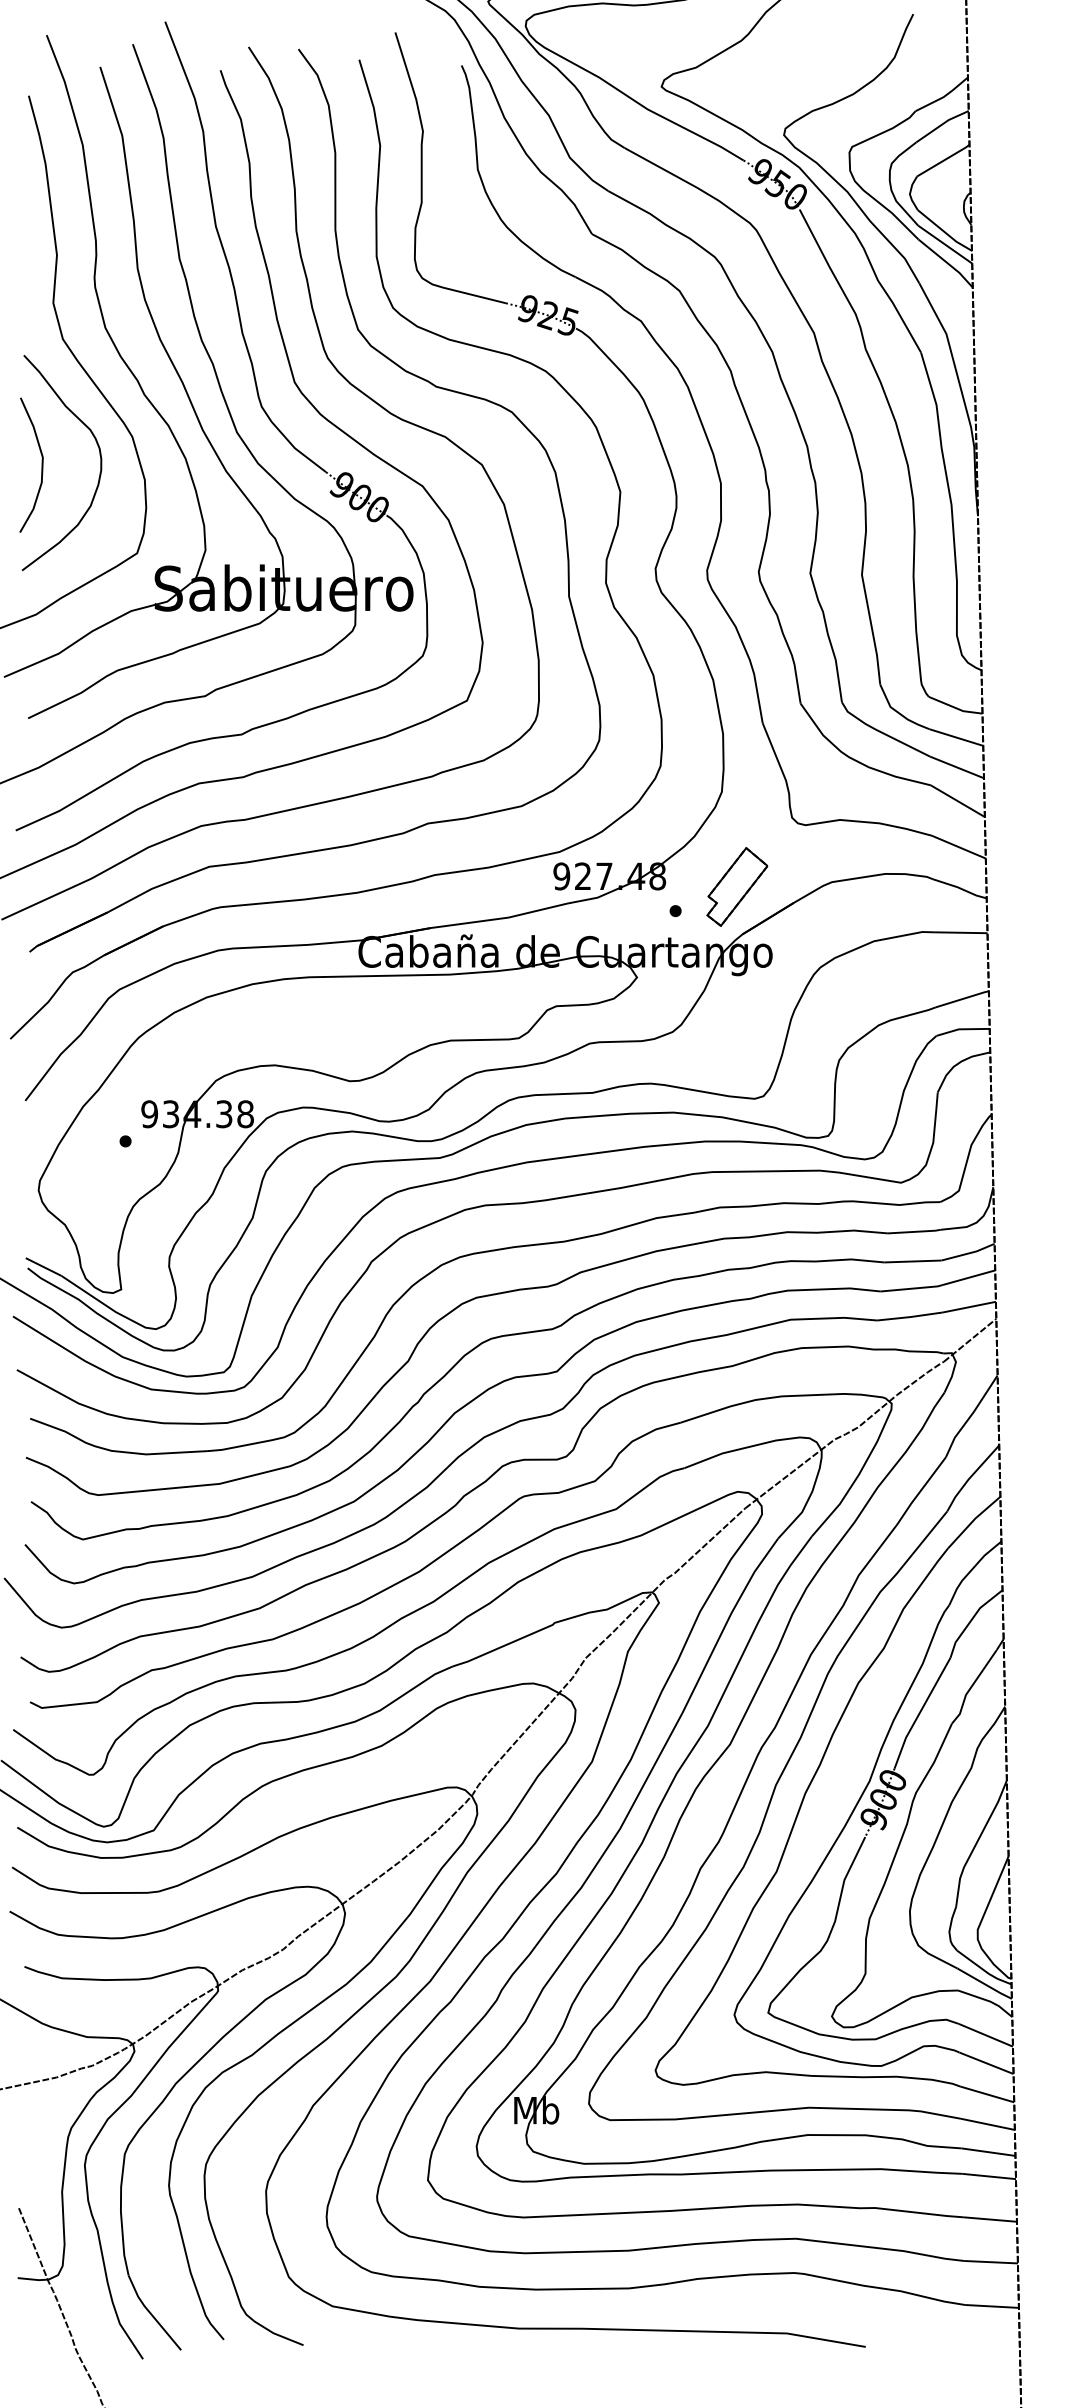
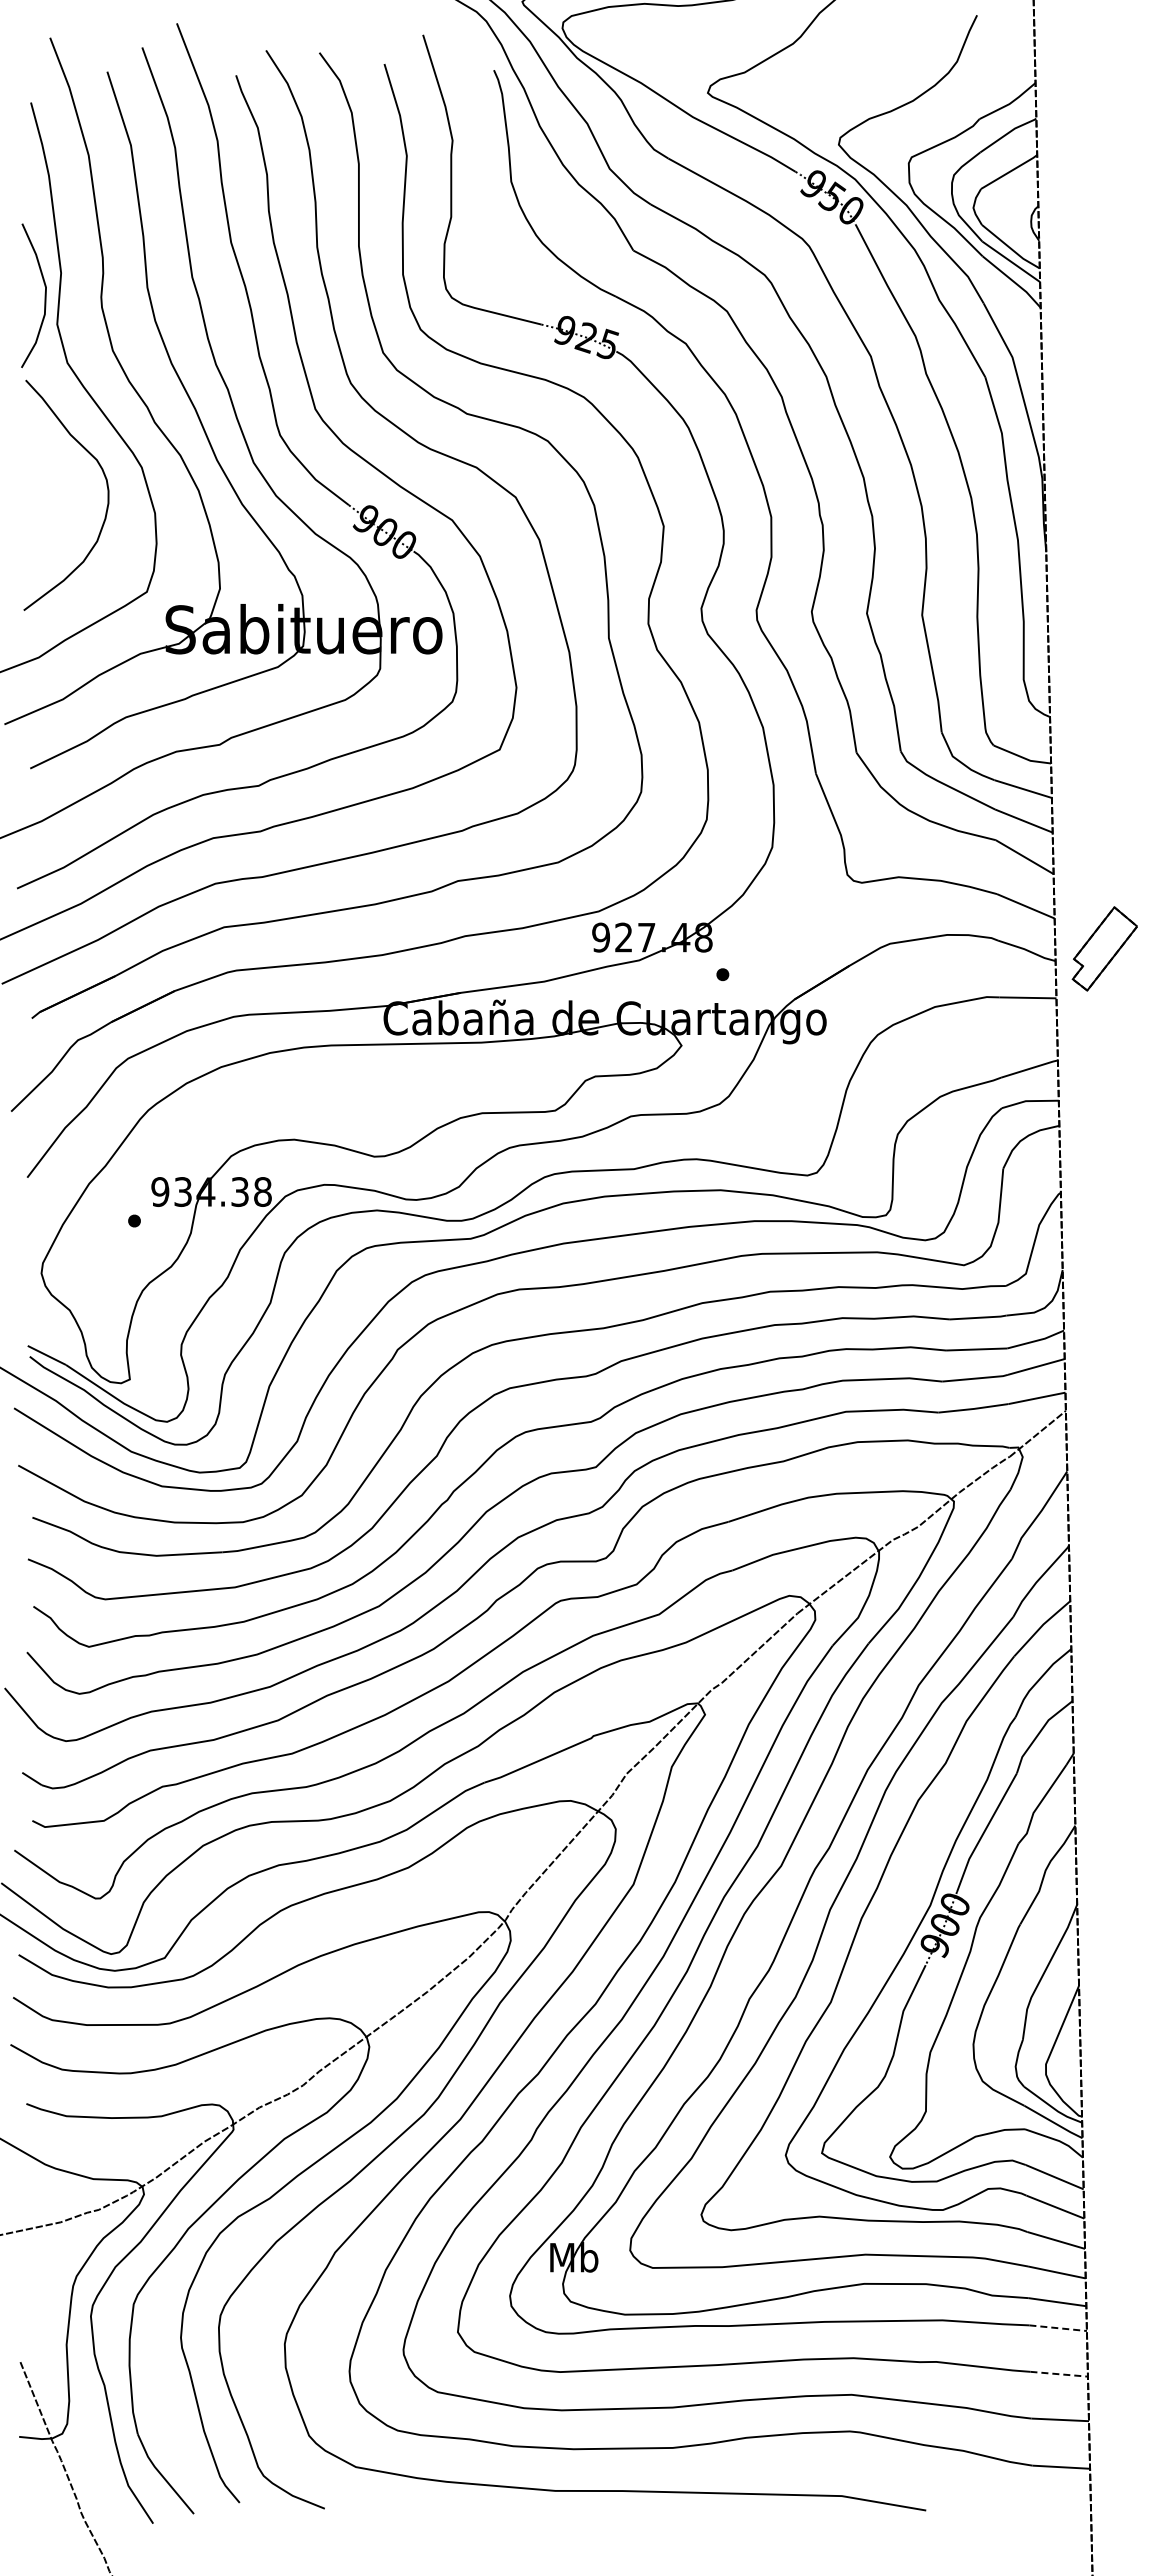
curve: (41, 464) -> (44, 295), moved
part: (736, 886) -> (1104, 948), moved
line: (989, 2176) -> (1058, 2328), solid -> dashed
line: (990, 2219) -> (1059, 2374), solid -> dashed

